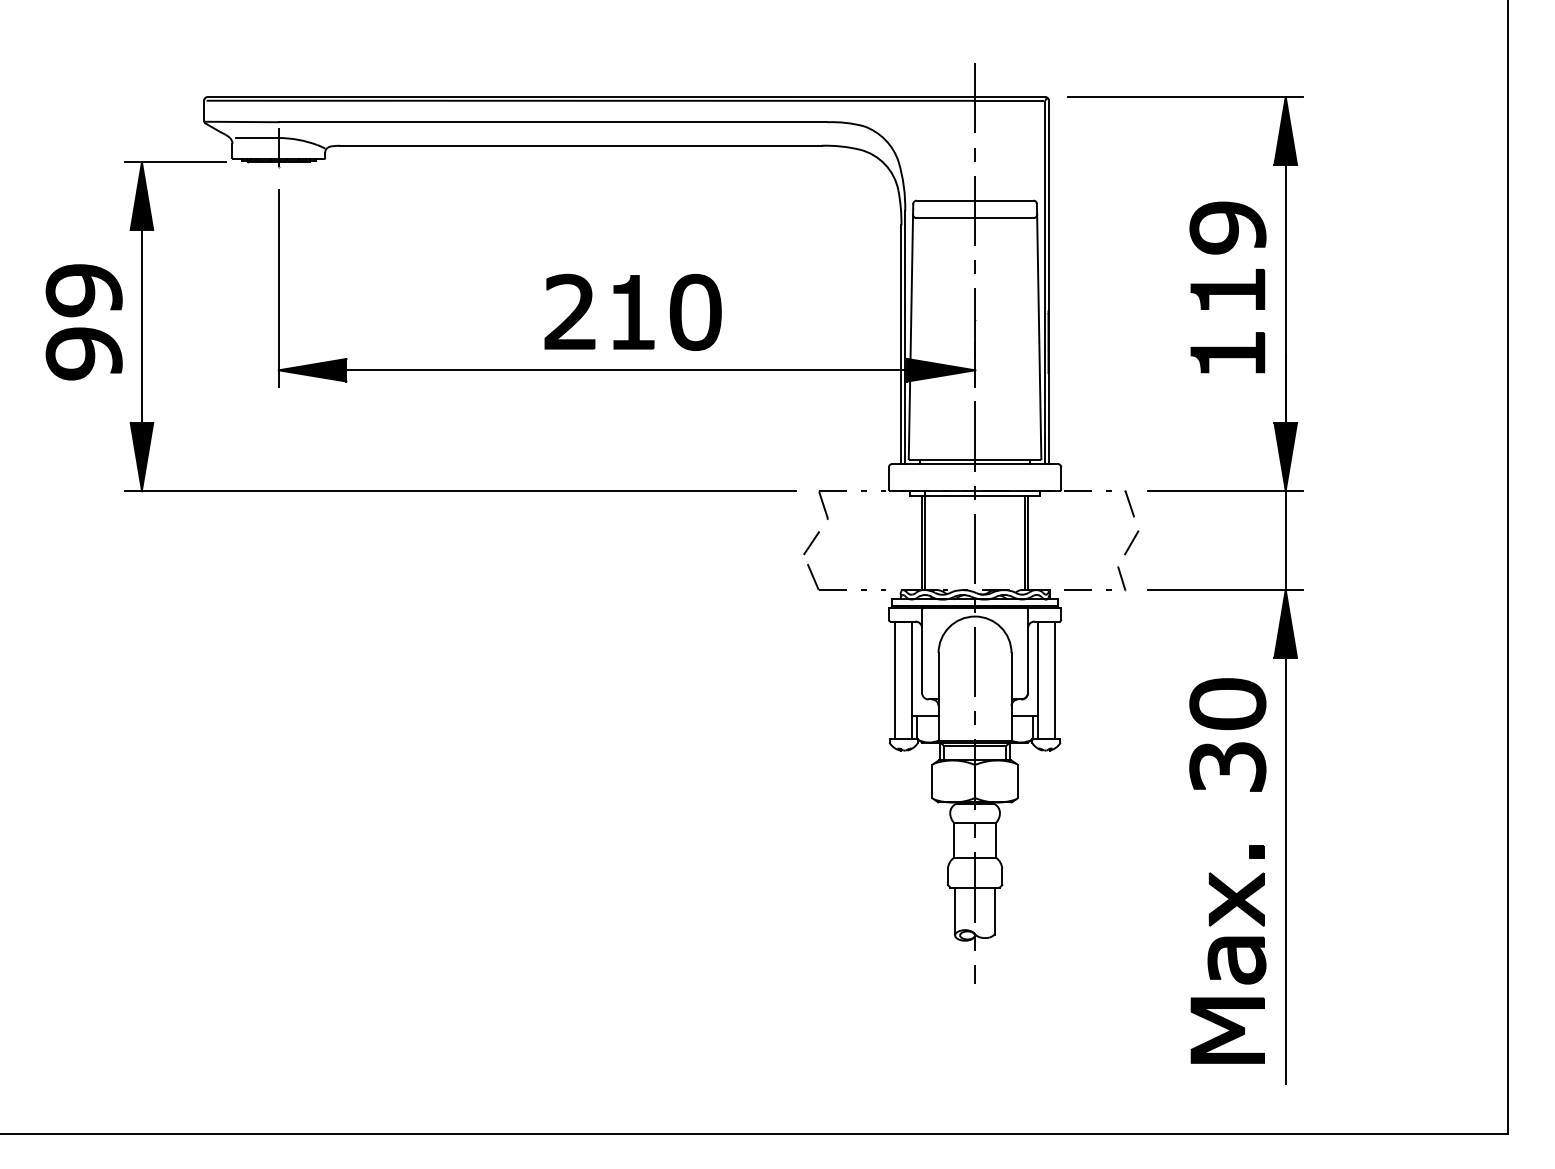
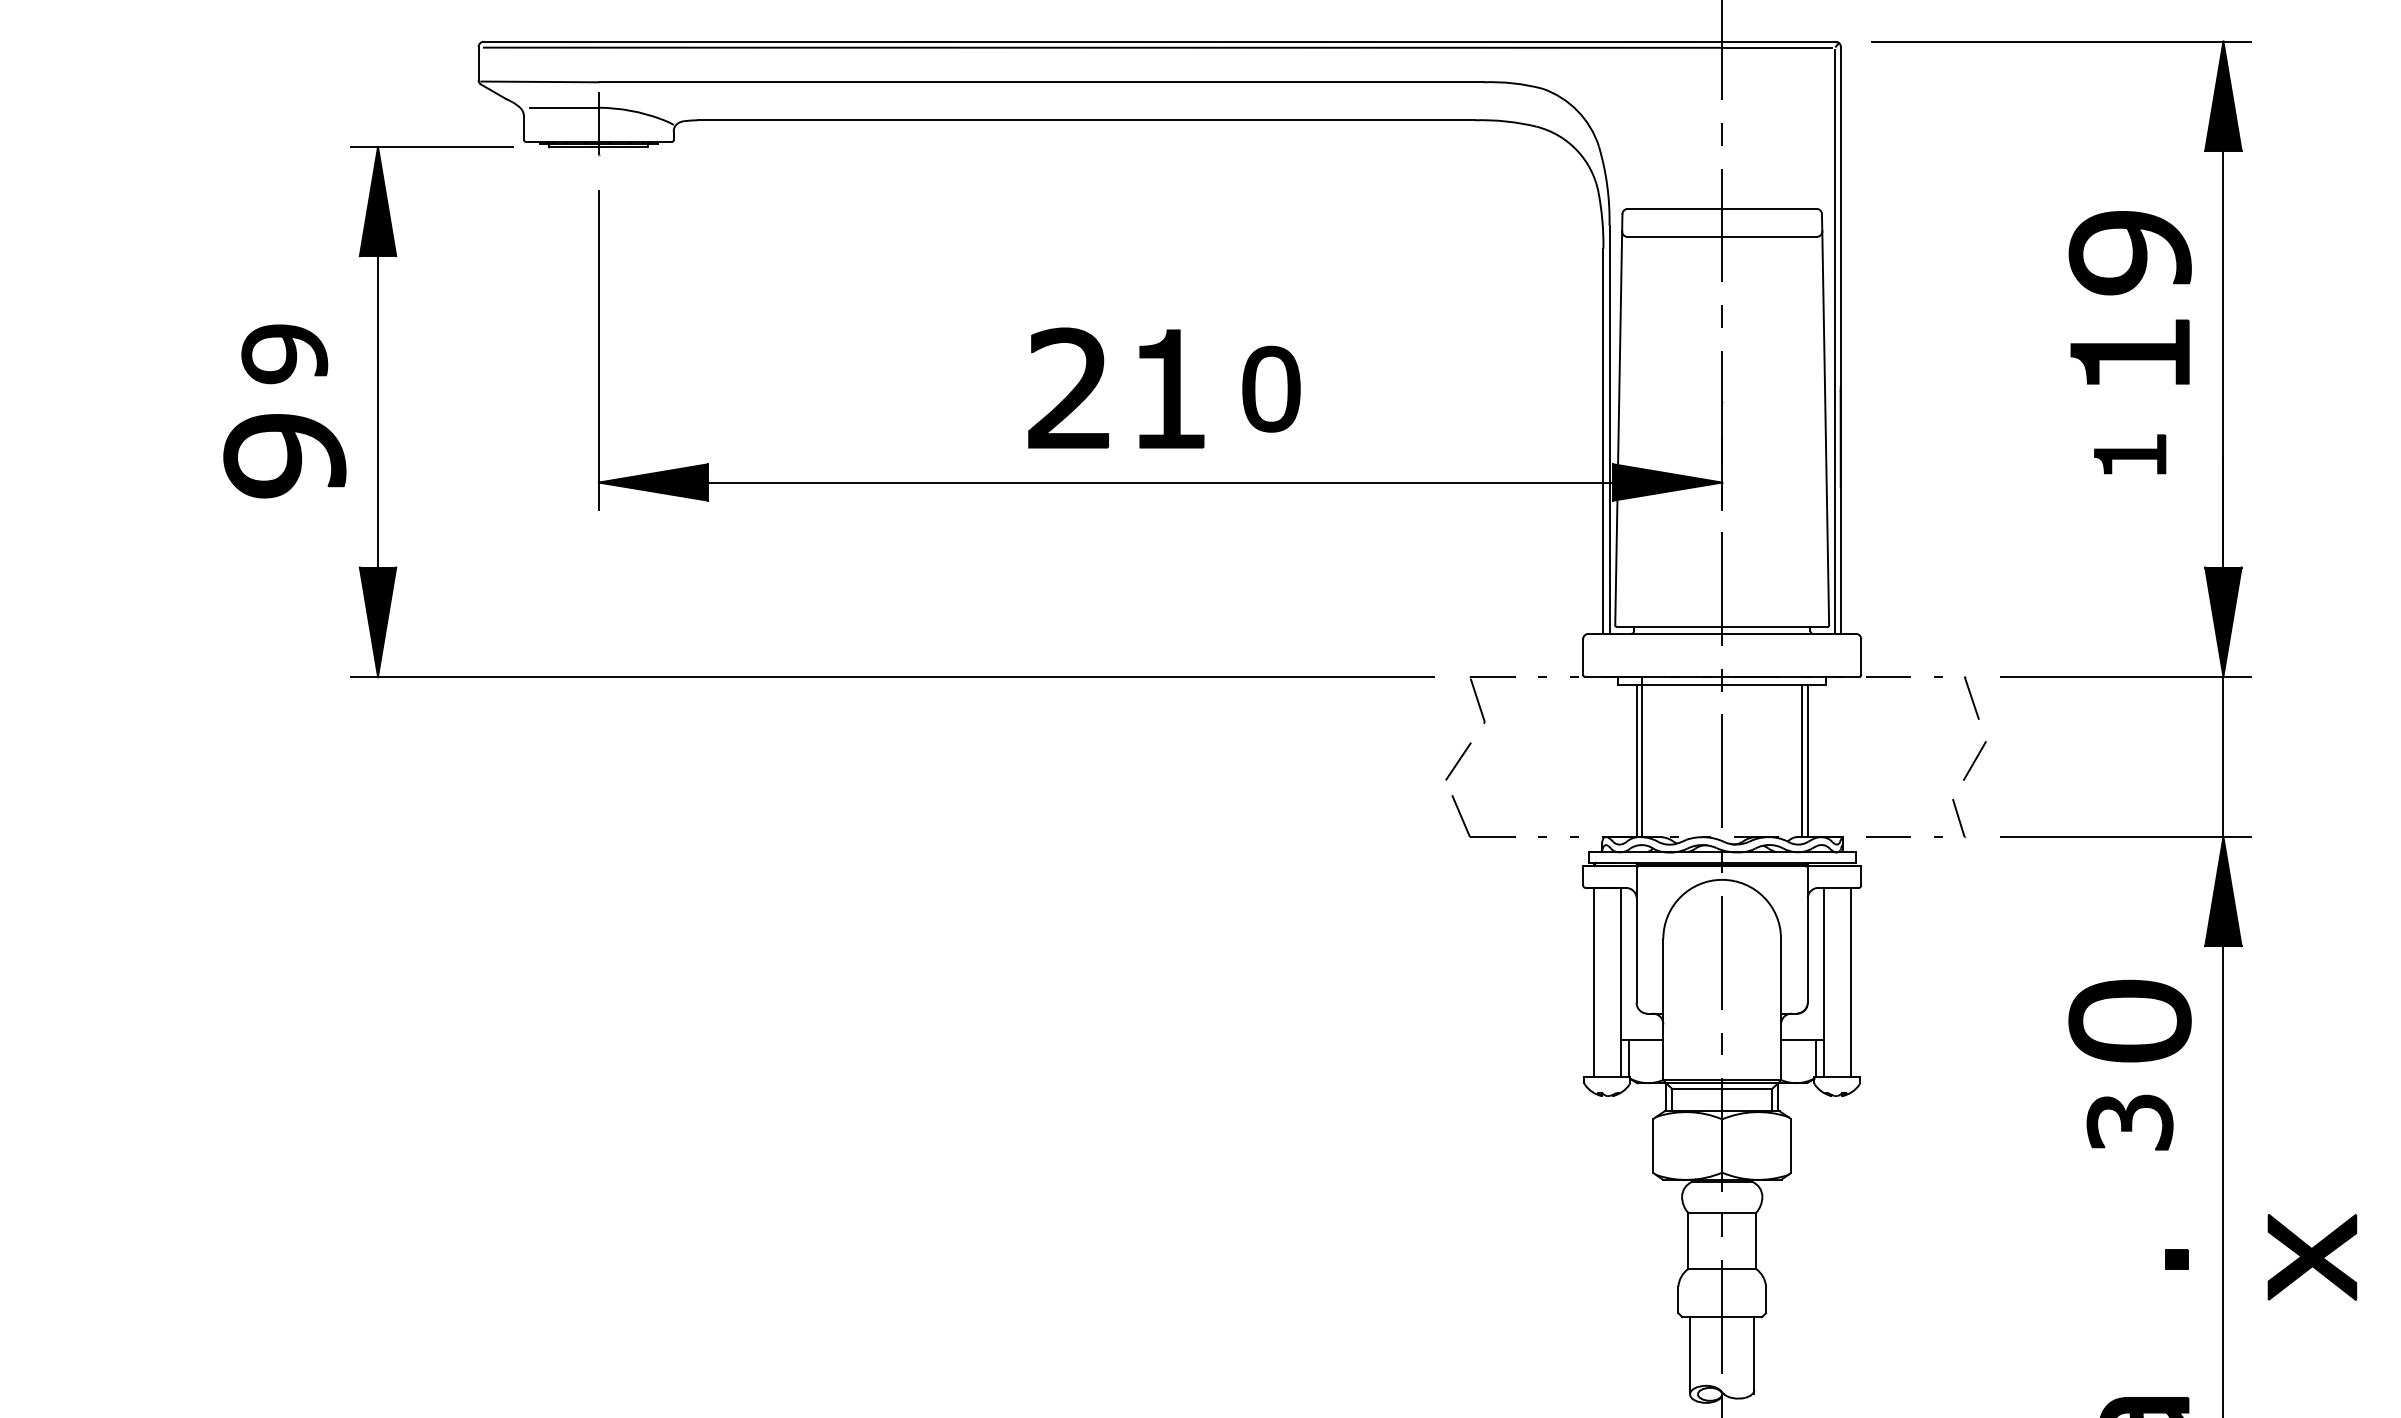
part: (83, 290) -> (283, 353), size x0.7
part: (695, 312) -> (1271, 389), size x0.7
part: (1227, 352) -> (2129, 453), size x0.6
part: (1227, 766) -> (2129, 1121), size x0.7
part: (1236, 899) -> (2311, 1257), moved

